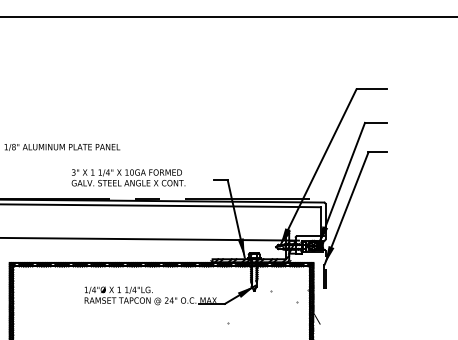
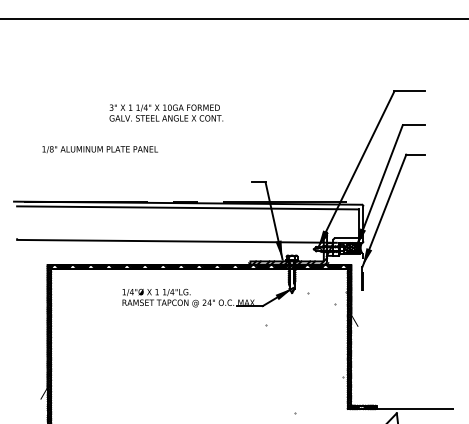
text: (128, 177) -> (166, 112), moved

